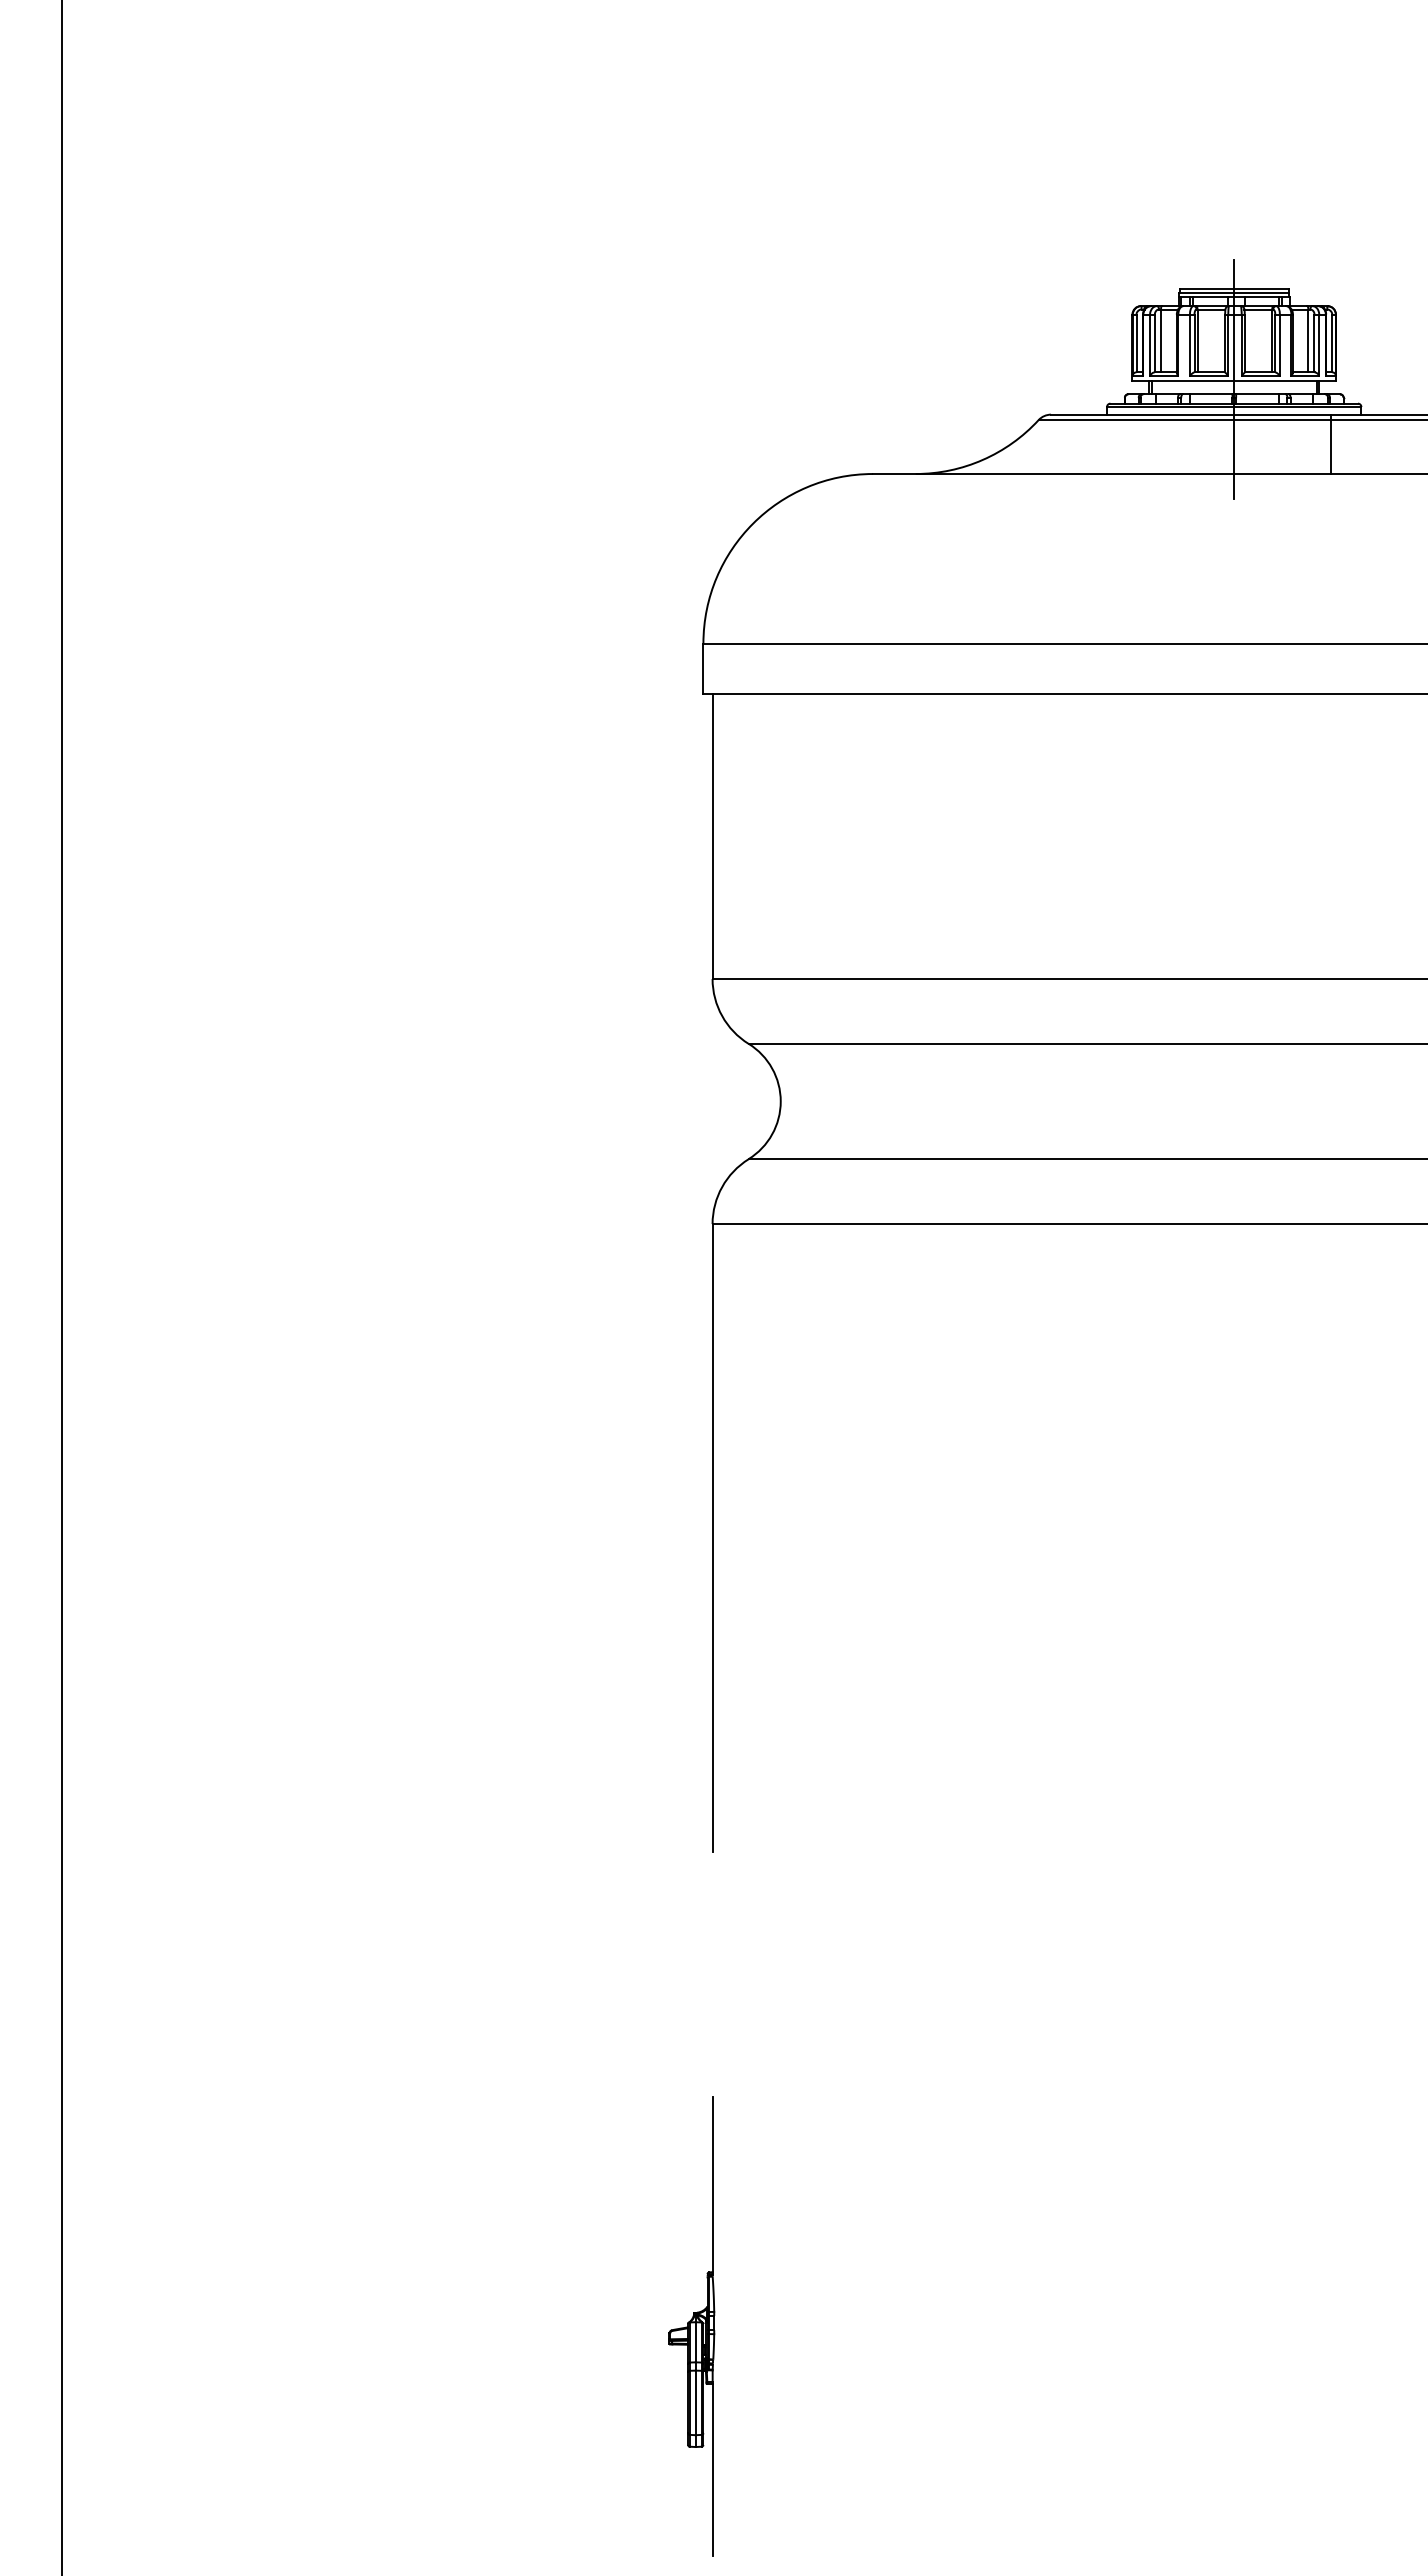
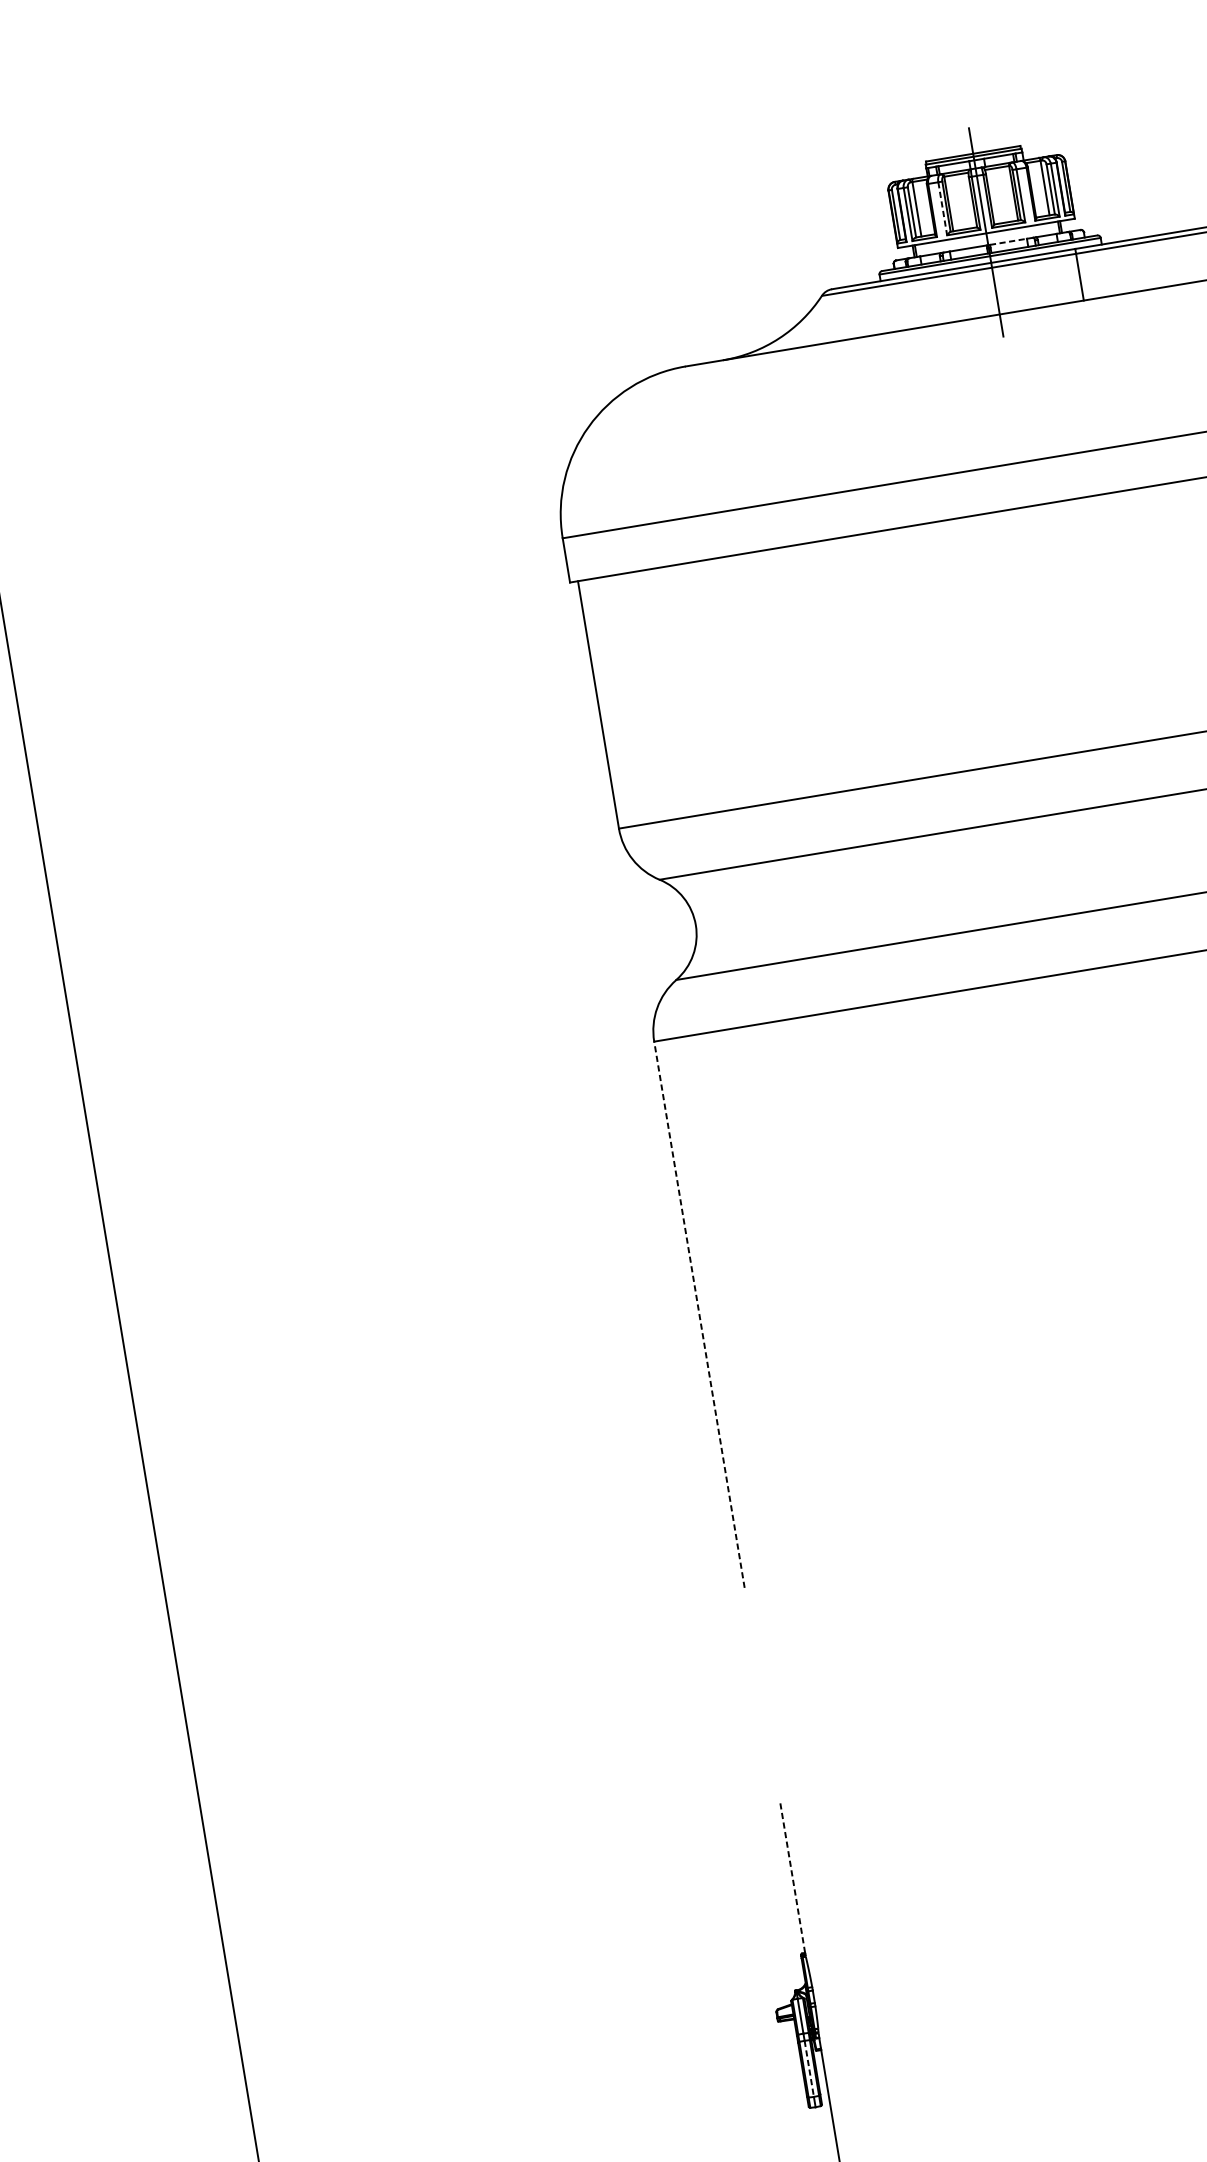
line: (1189, 345) -> (942, 209), solid -> dashed
line: (1257, 394) -> (1008, 242), solid -> dashed
line: (712, 1537) -> (699, 1314), solid -> dashed
line: (712, 2184) -> (792, 1876), solid -> dashed
line: (695, 2403) -> (809, 2069), solid -> dashed

